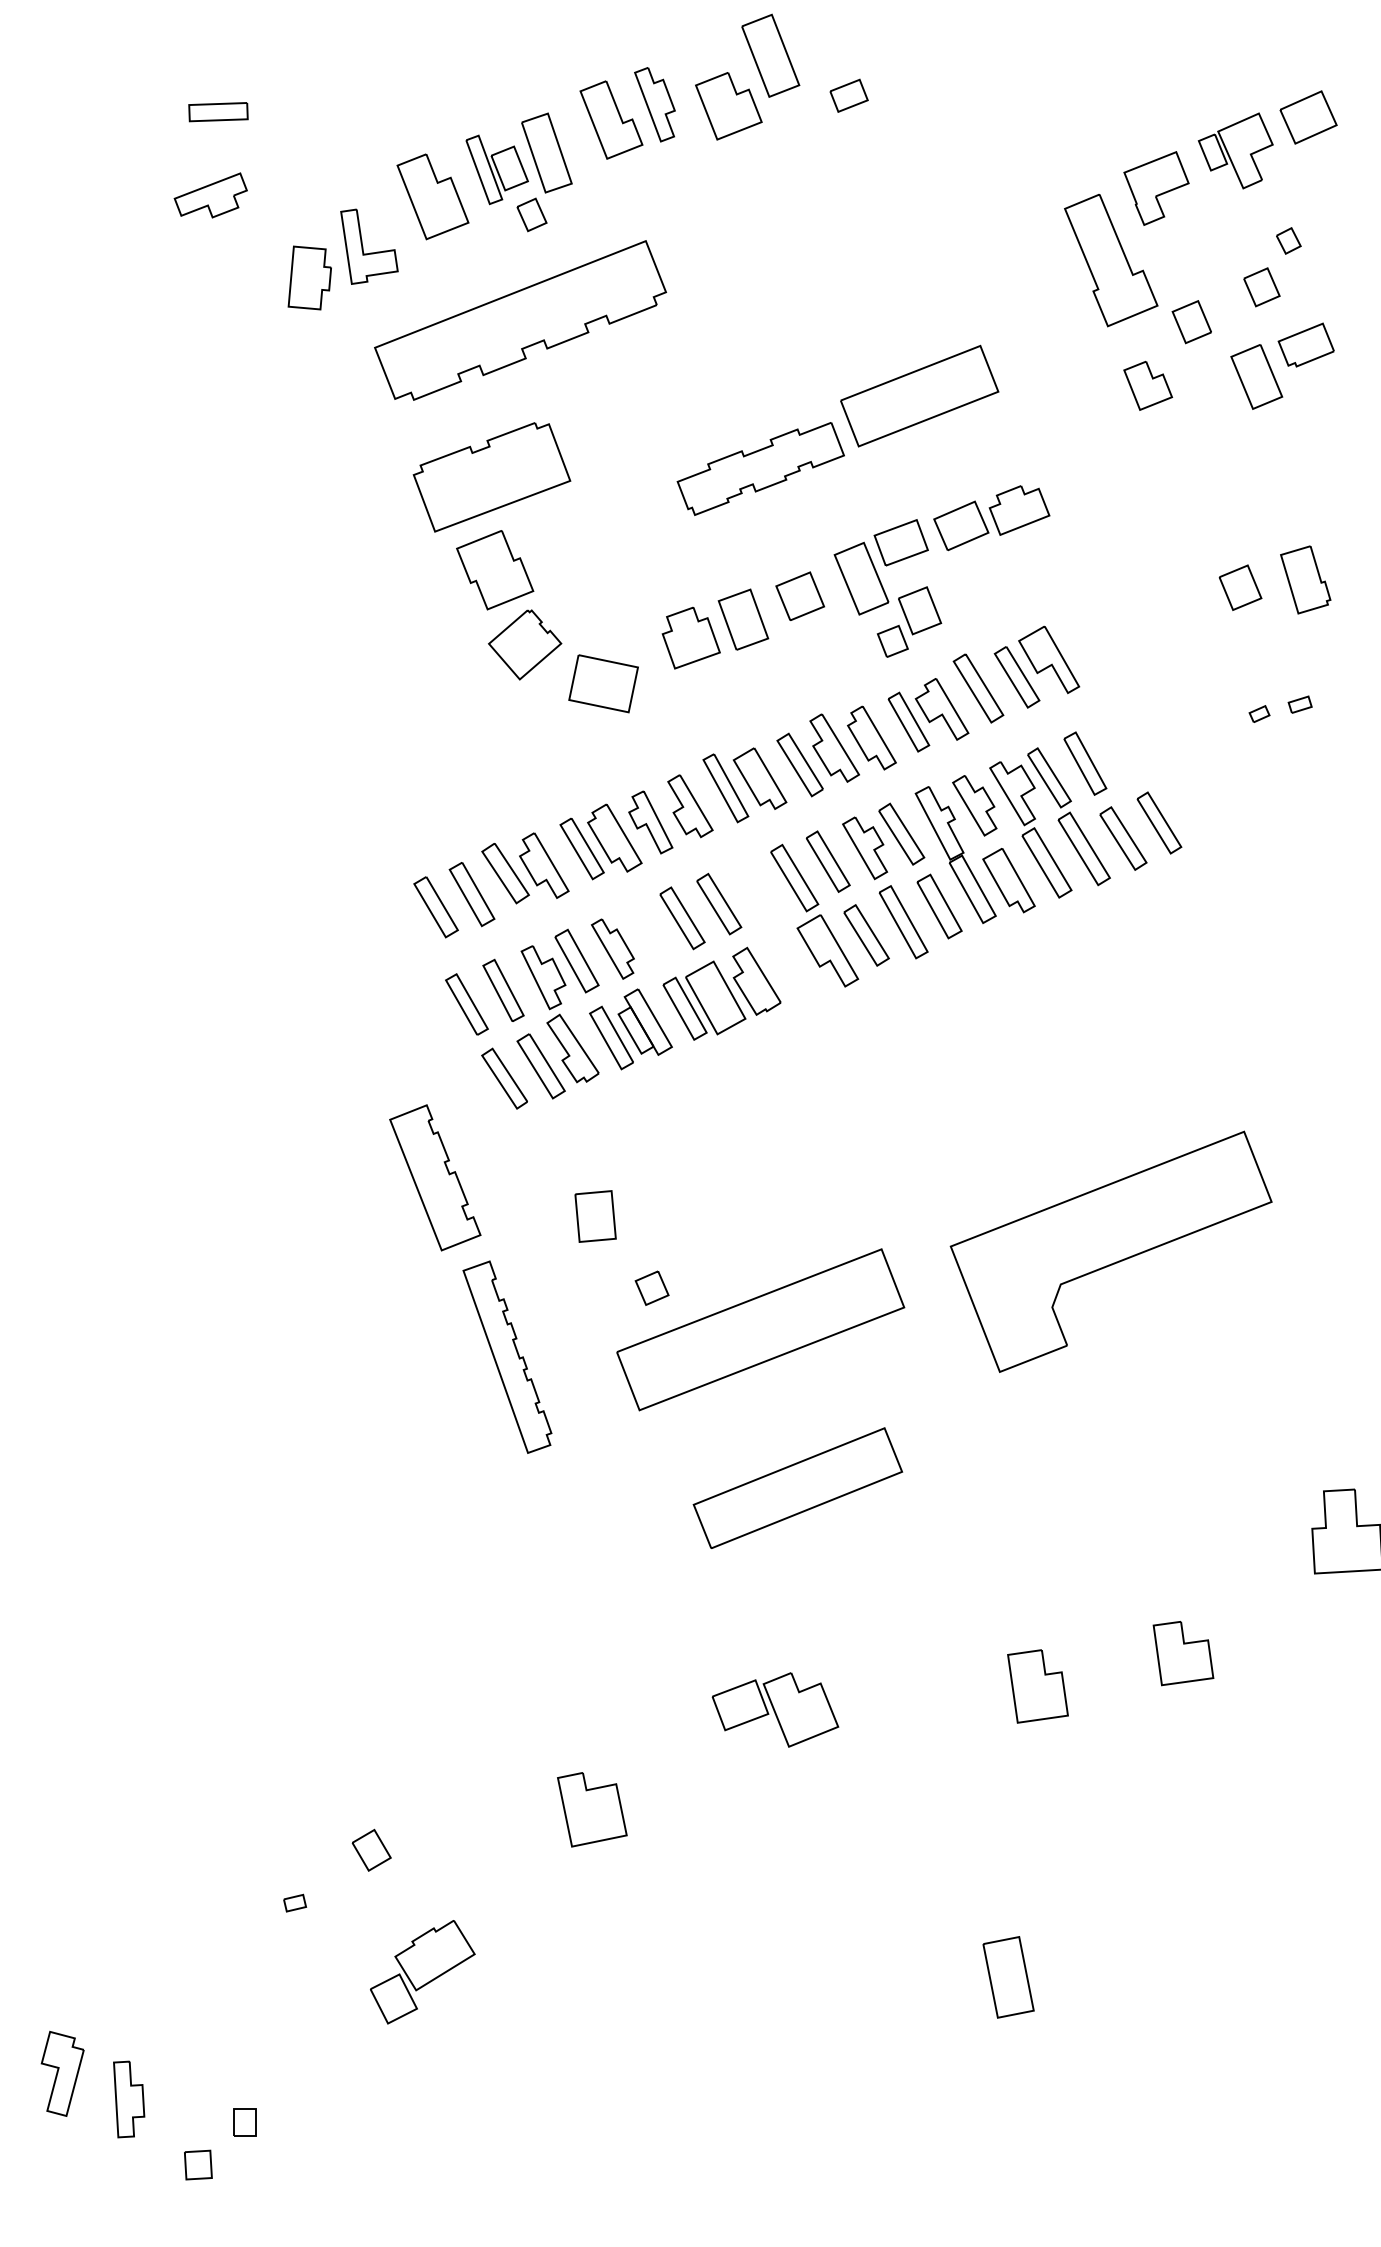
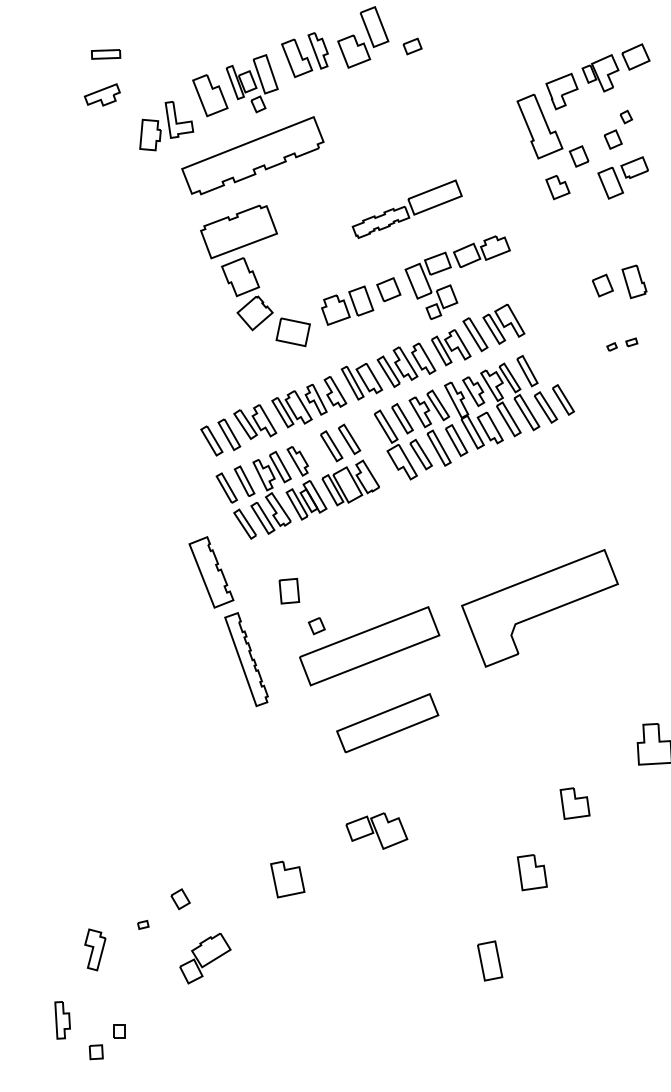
part: (838, 431) -> (407, 209), size x0.7
part: (1038, 1686) -> (532, 872), moved
part: (62, 2073) -> (95, 949), moved

